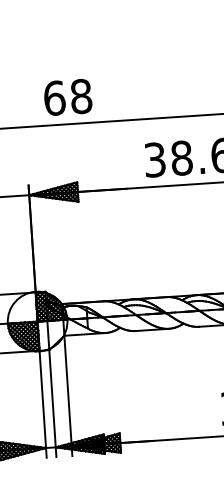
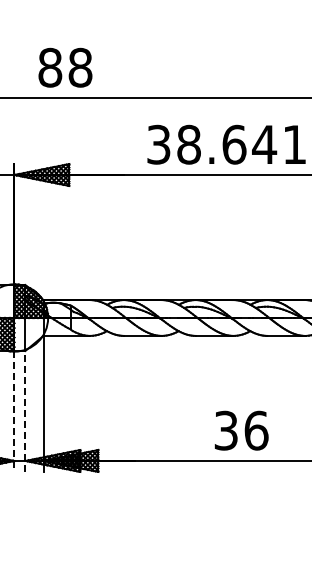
text: (54, 98) -> (50, 67), 68 -> 88
line: (52, 402) -> (25, 410), solid -> dashed
line: (43, 404) -> (14, 411), solid -> dashed

